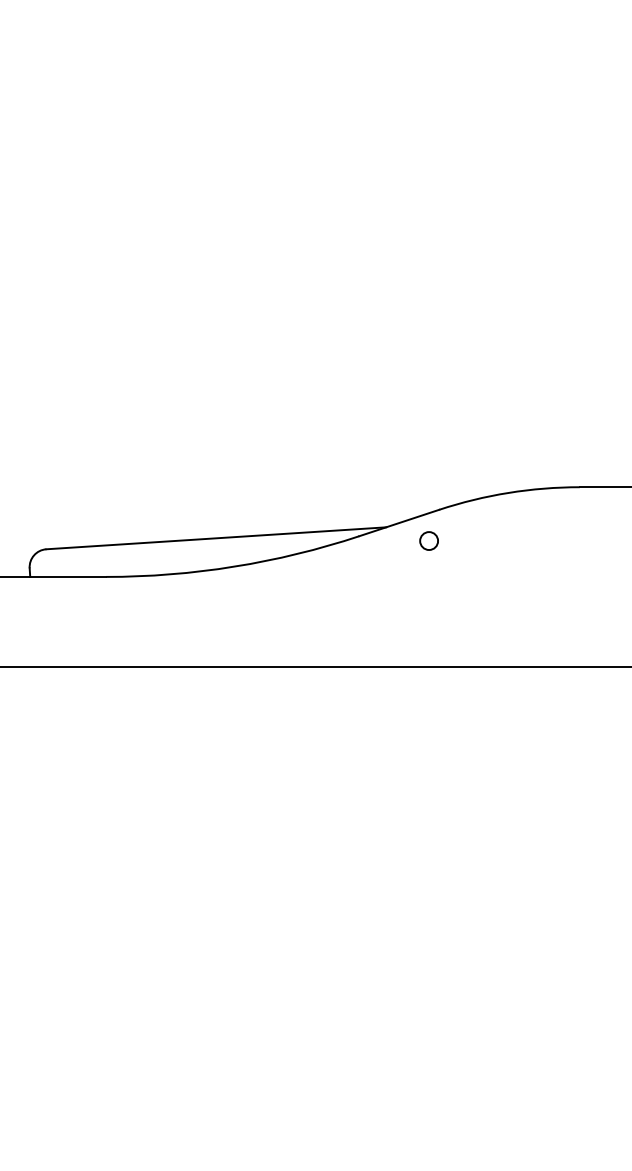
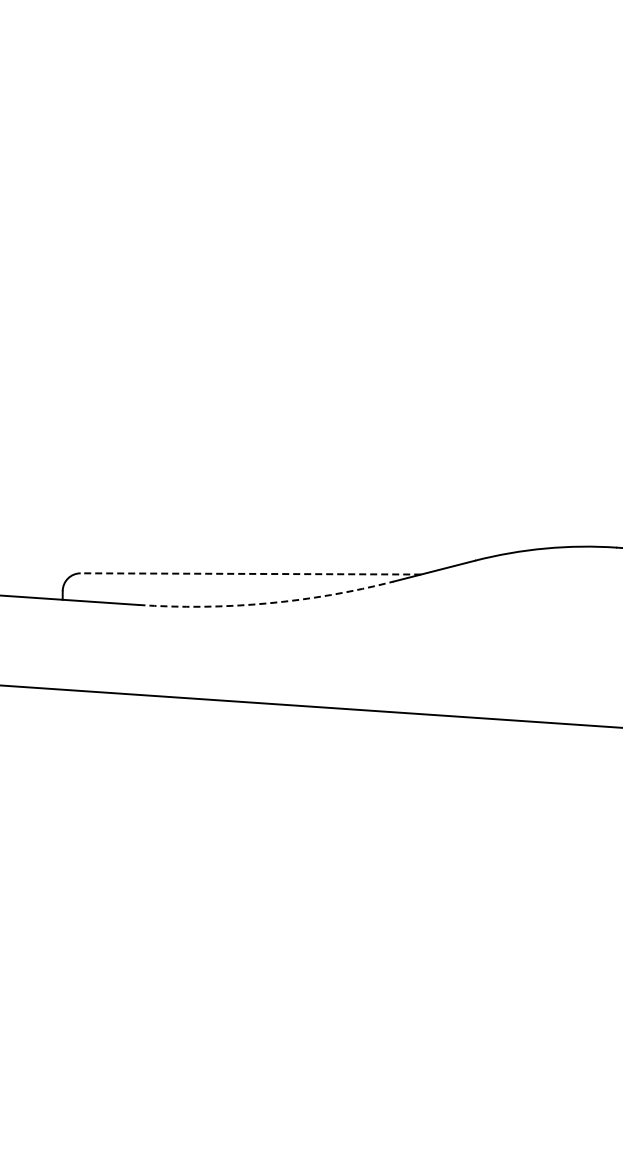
line: (215, 538) -> (250, 574), solid -> dashed
circle: (428, 540) -> (462, 590), removed
arc: (234, 566) -> (267, 603), solid -> dashed

